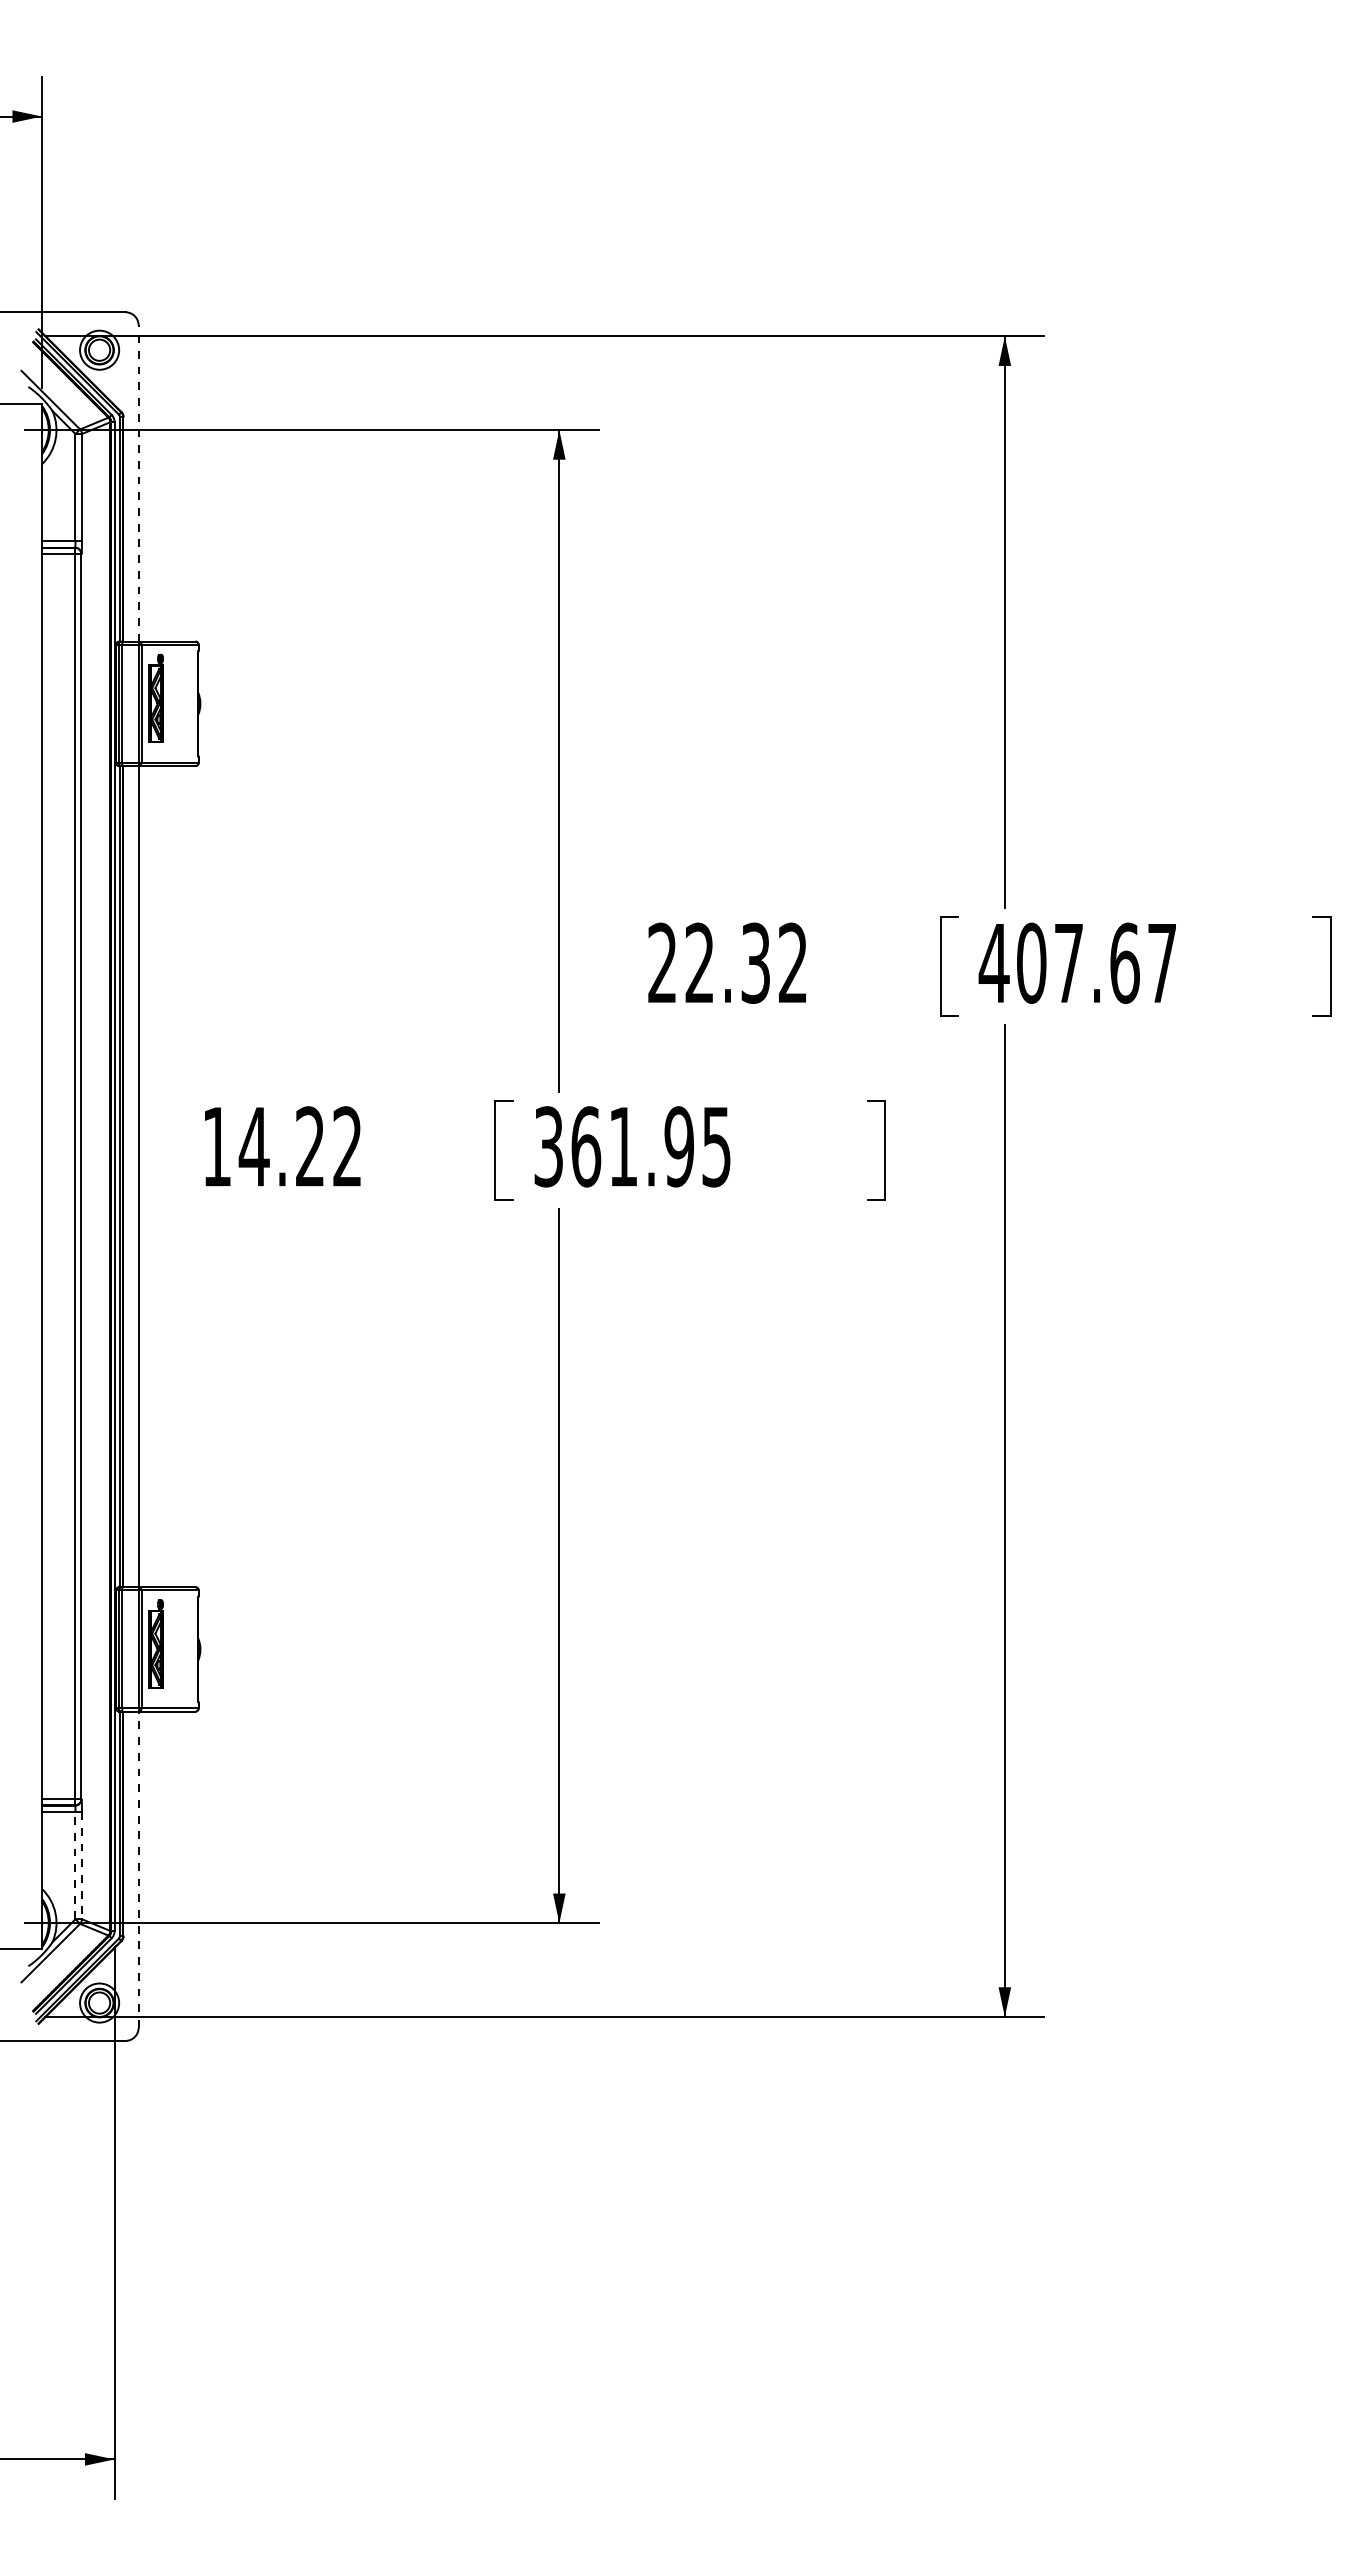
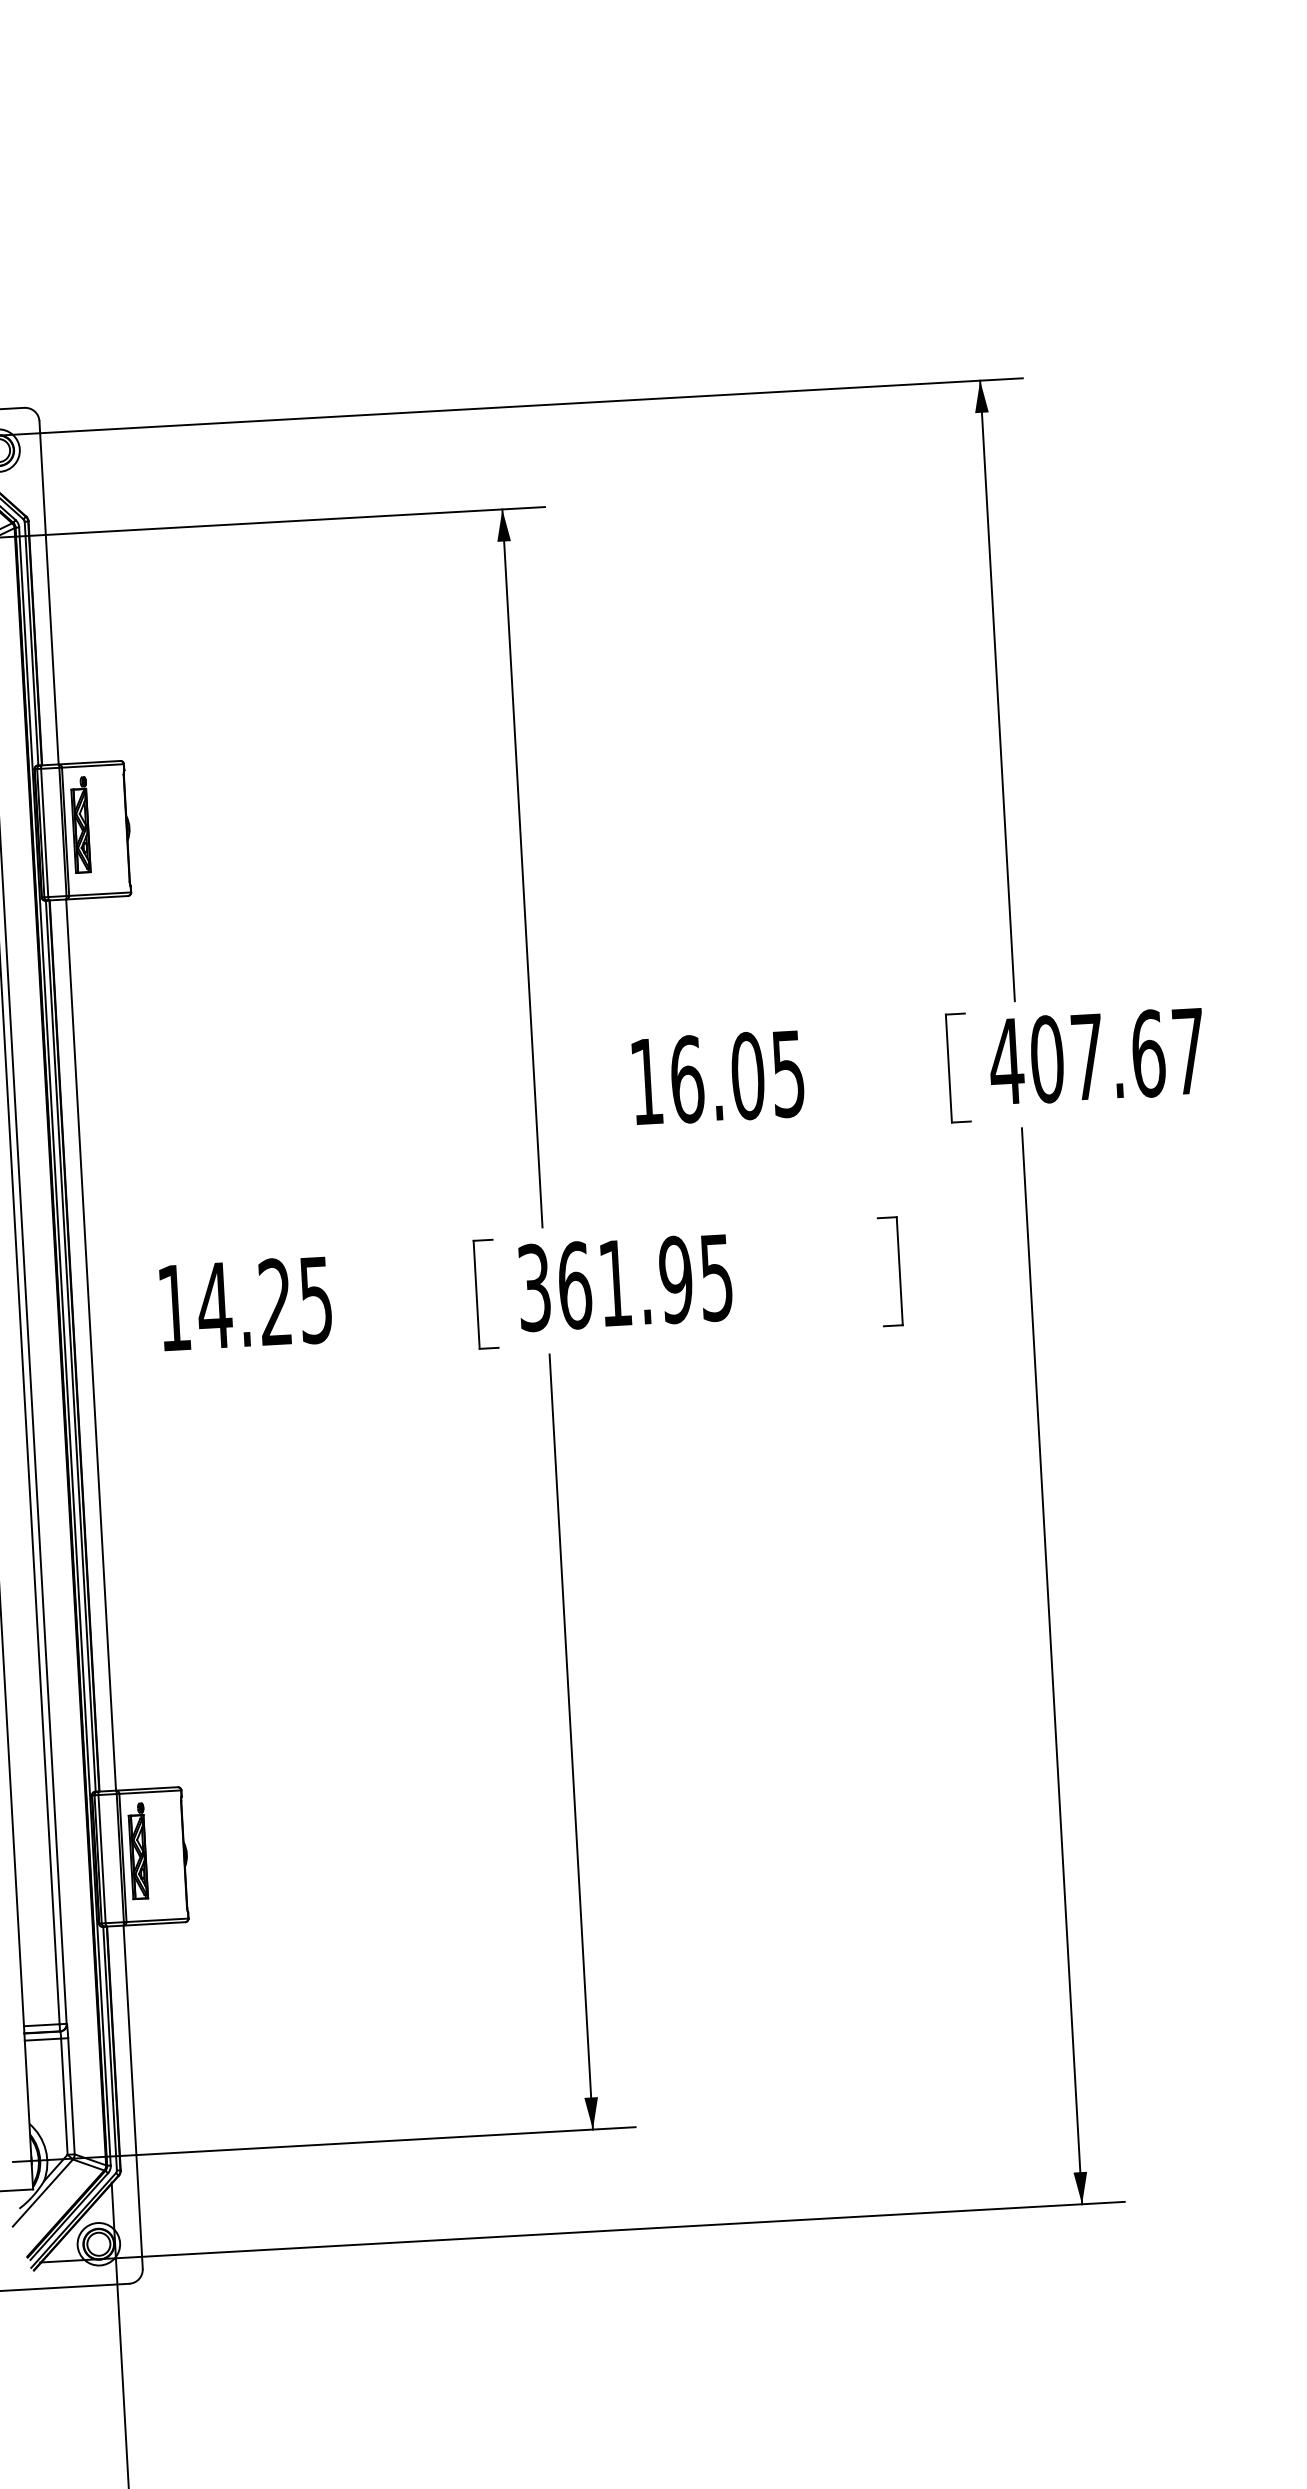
line: (138, 483) -> (48, 592), dashed -> solid
text: (727, 962) -> (717, 1076), 22.32 -> 16.05
text: (347, 1146) -> (315, 1299), 14.22 -> 14.25
line: (75, 1865) -> (64, 2096), dashed -> solid
line: (82, 1865) -> (71, 2096), dashed -> solid
line: (138, 1869) -> (132, 2096), dashed -> solid

